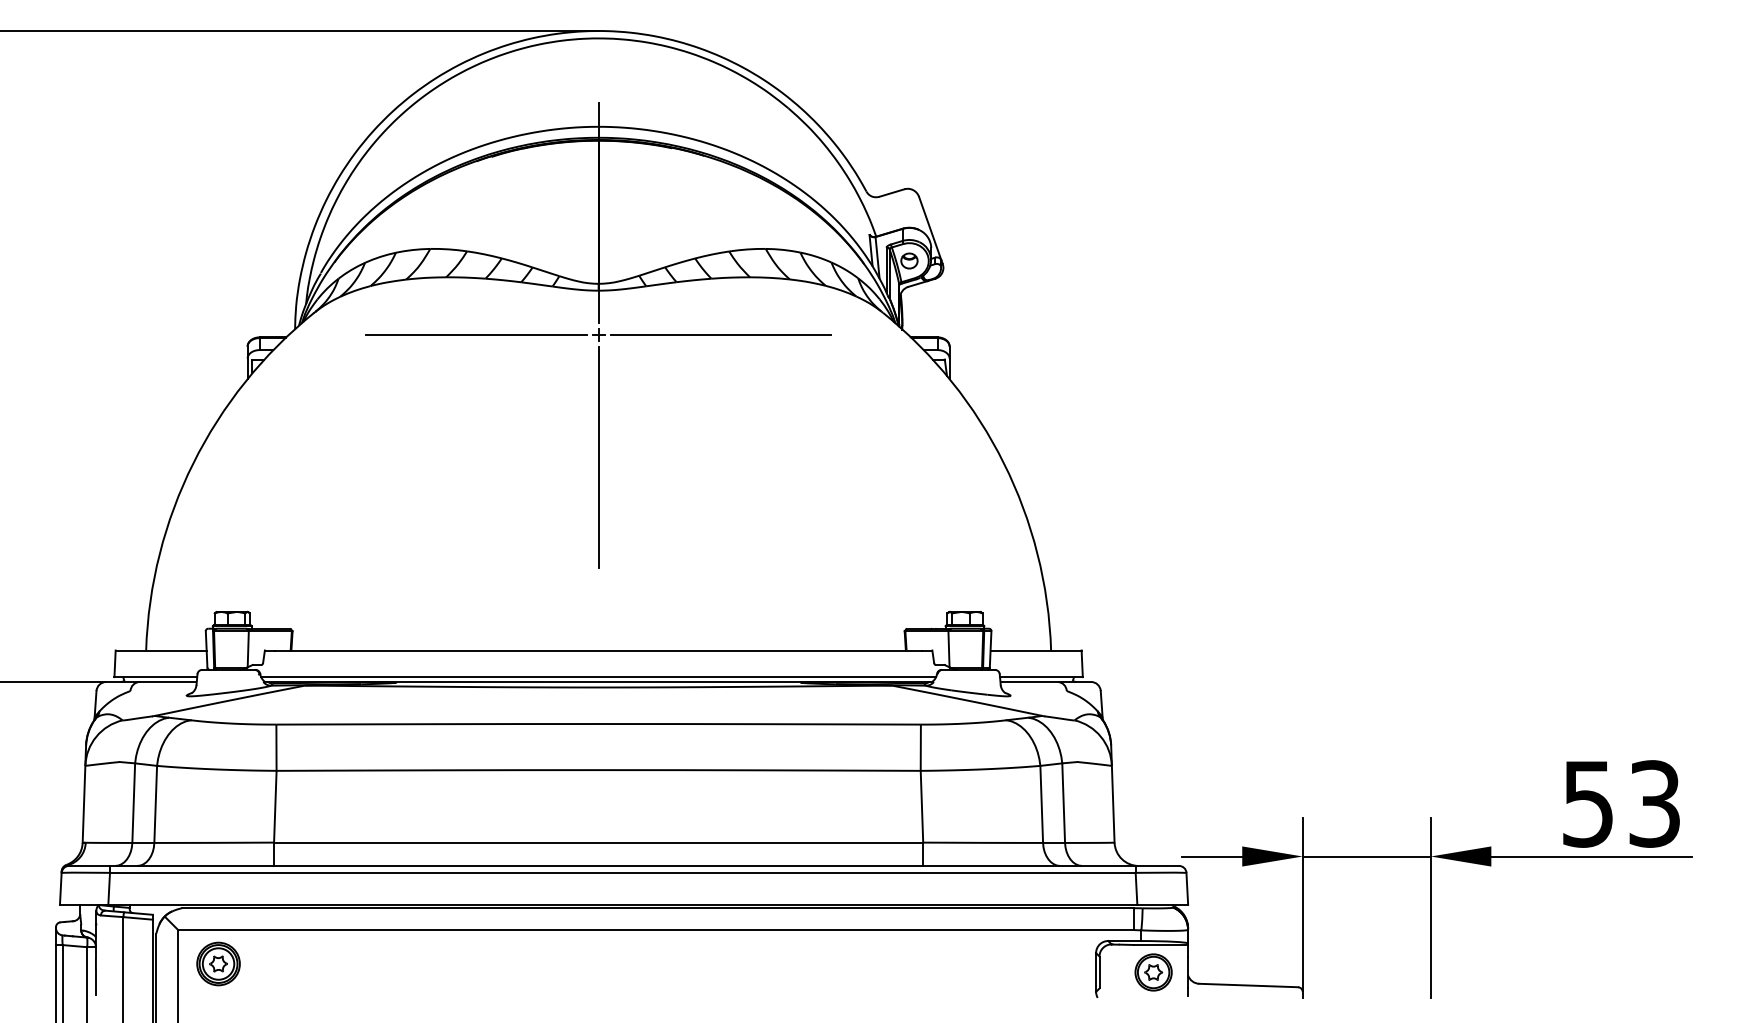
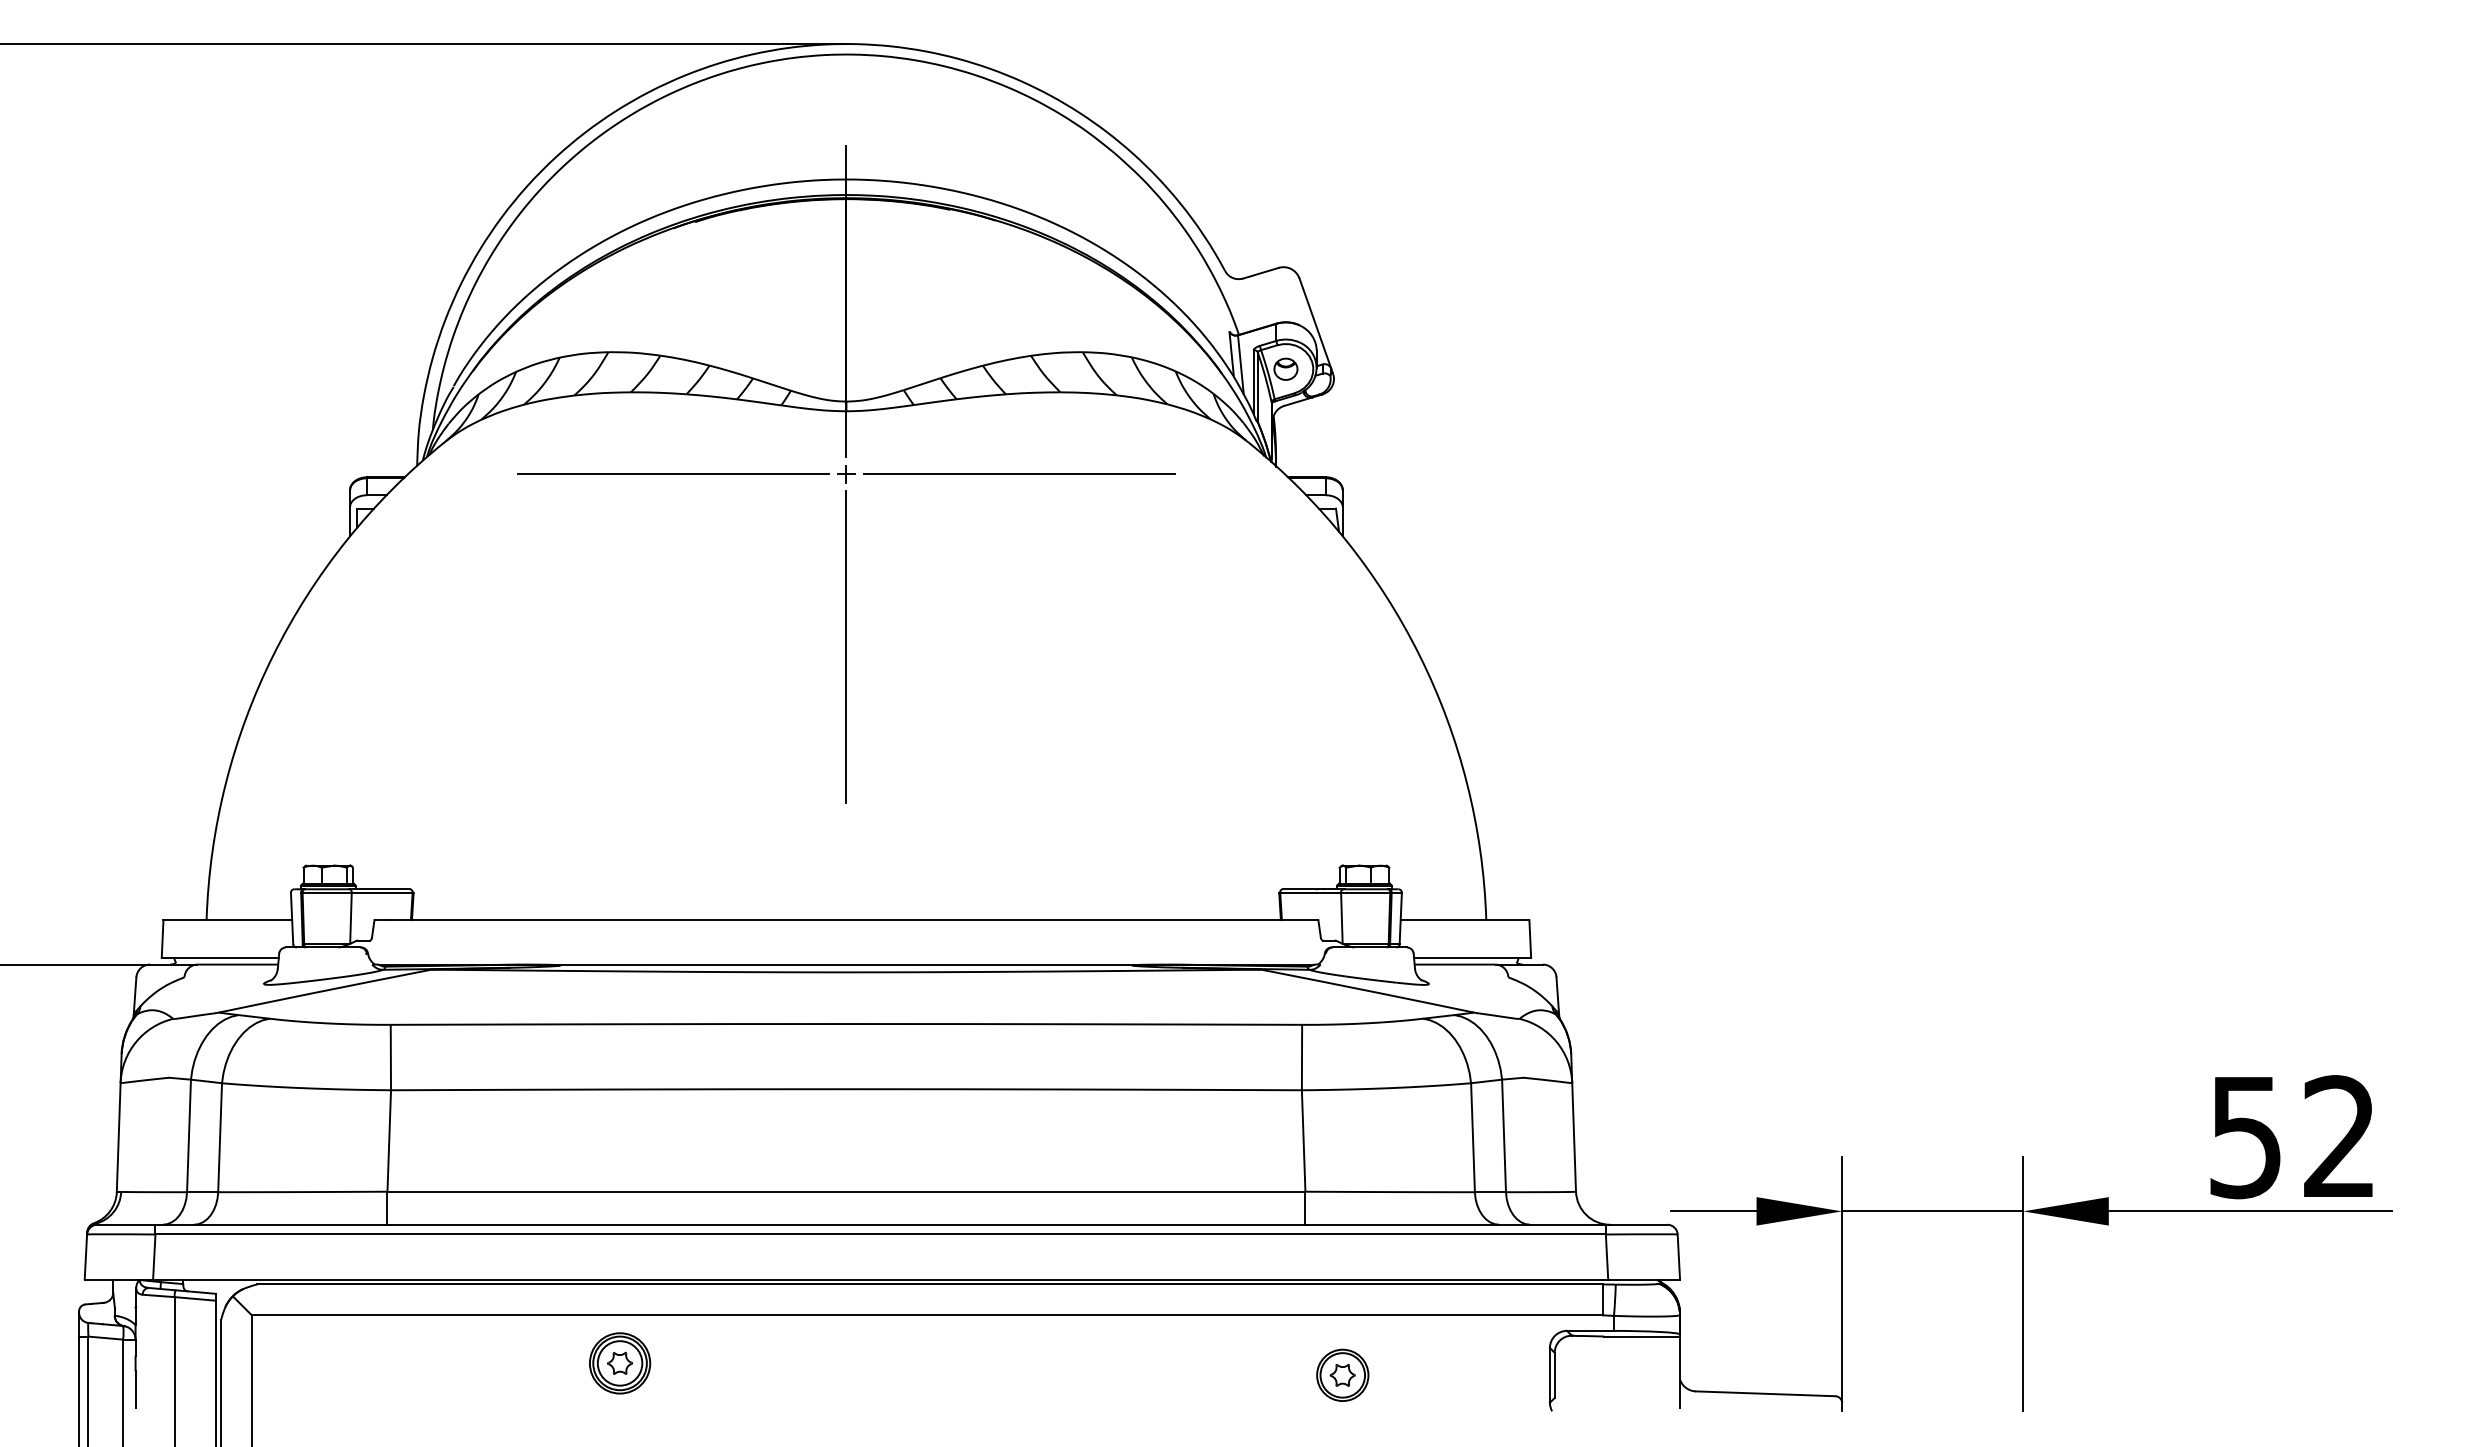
line: (598, 677) -> (846, 958), removed
text: (1654, 803) -> (2339, 1136), 53 -> 52
part: (218, 963) -> (619, 1362), moved
part: (1153, 972) -> (1342, 1375), moved

